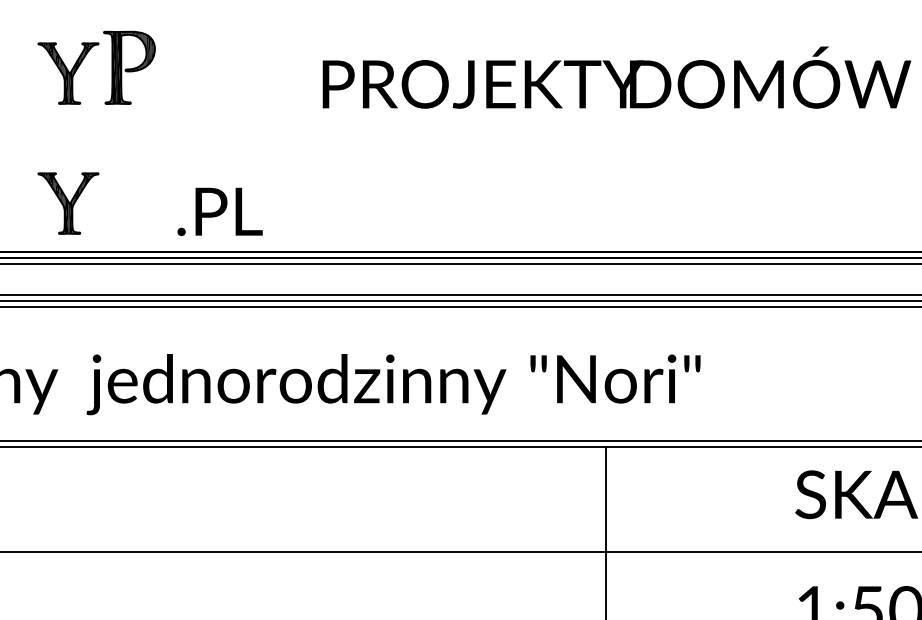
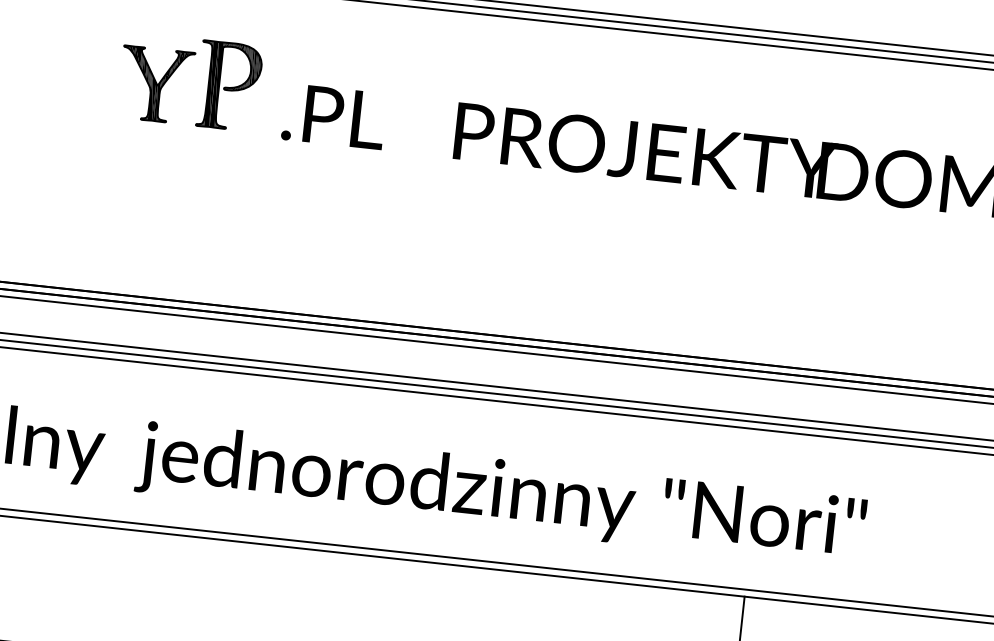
part: (68, 203) -> (139, 238), removed
text: (219, 211) -> (333, 116), moved

